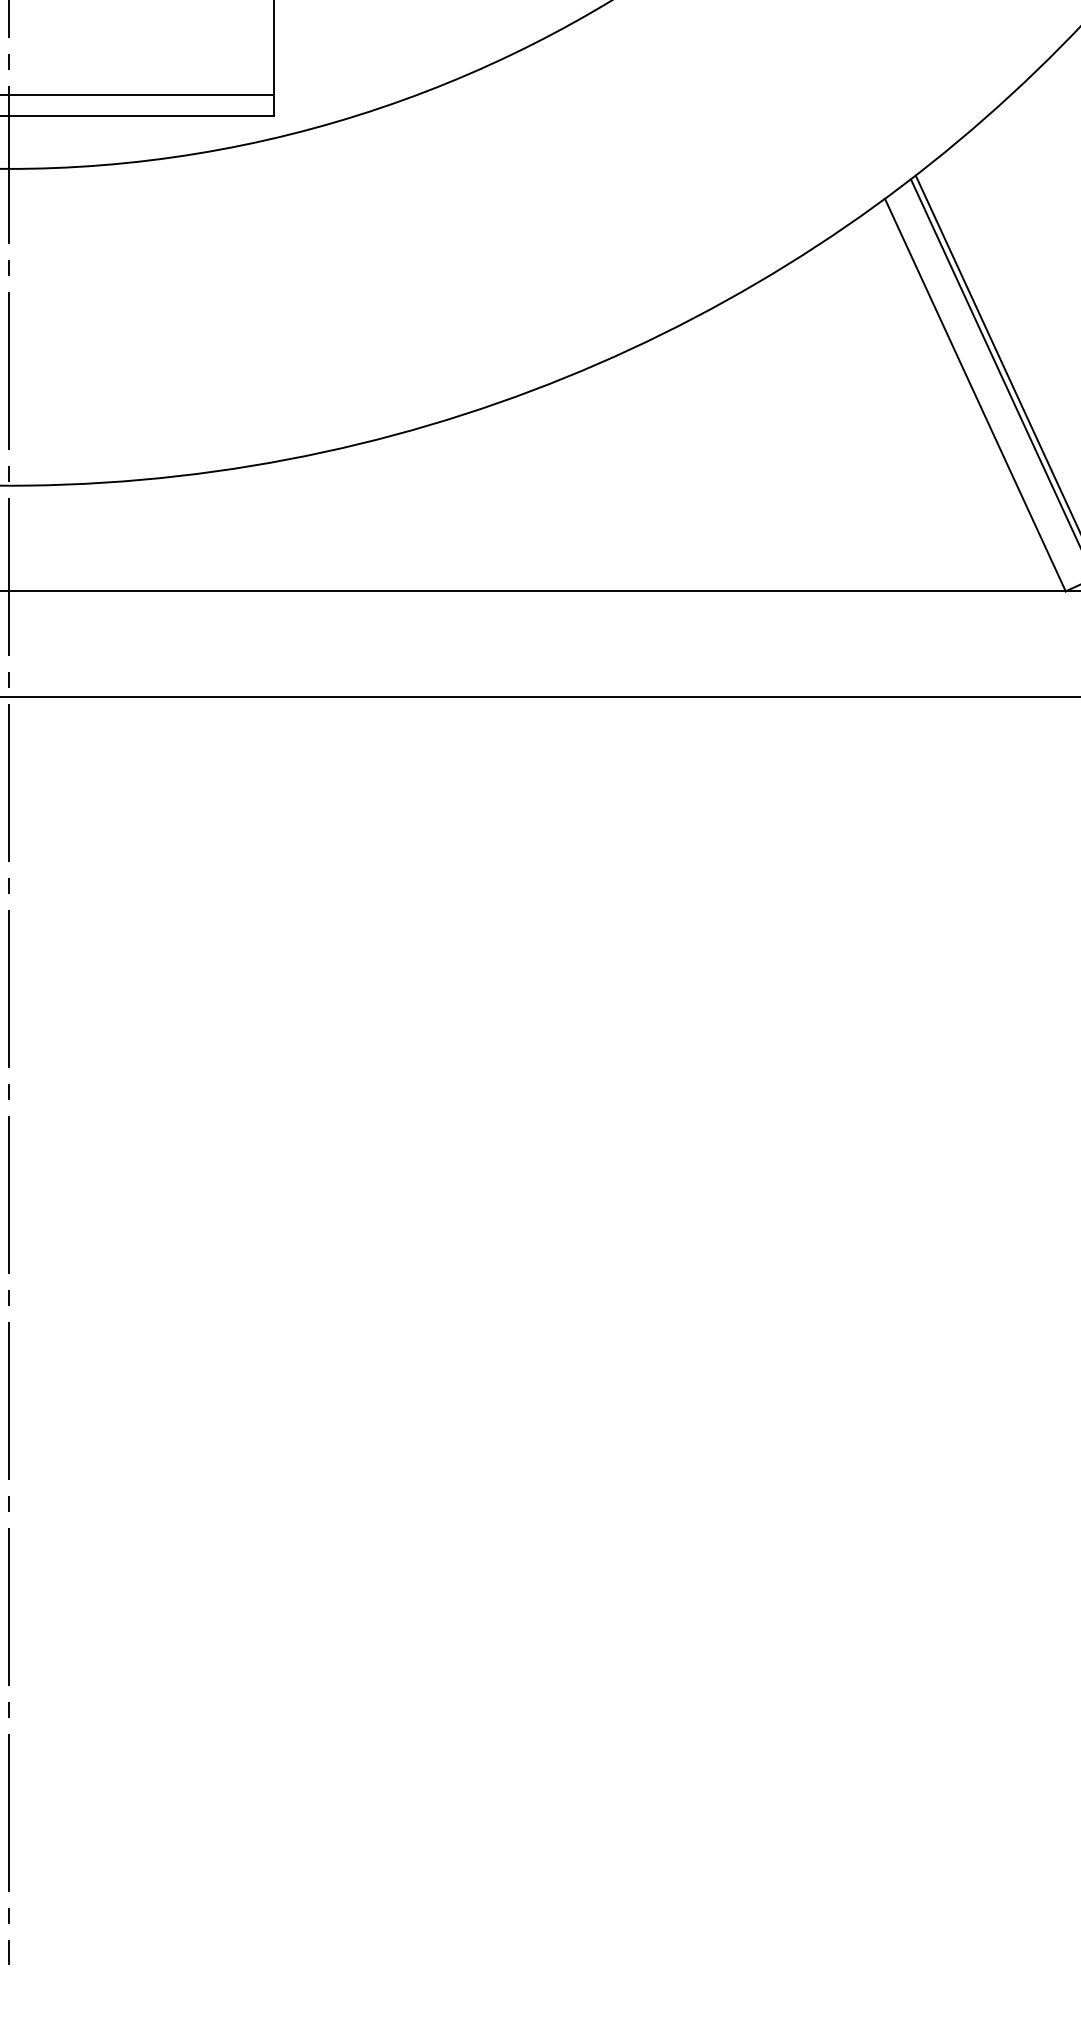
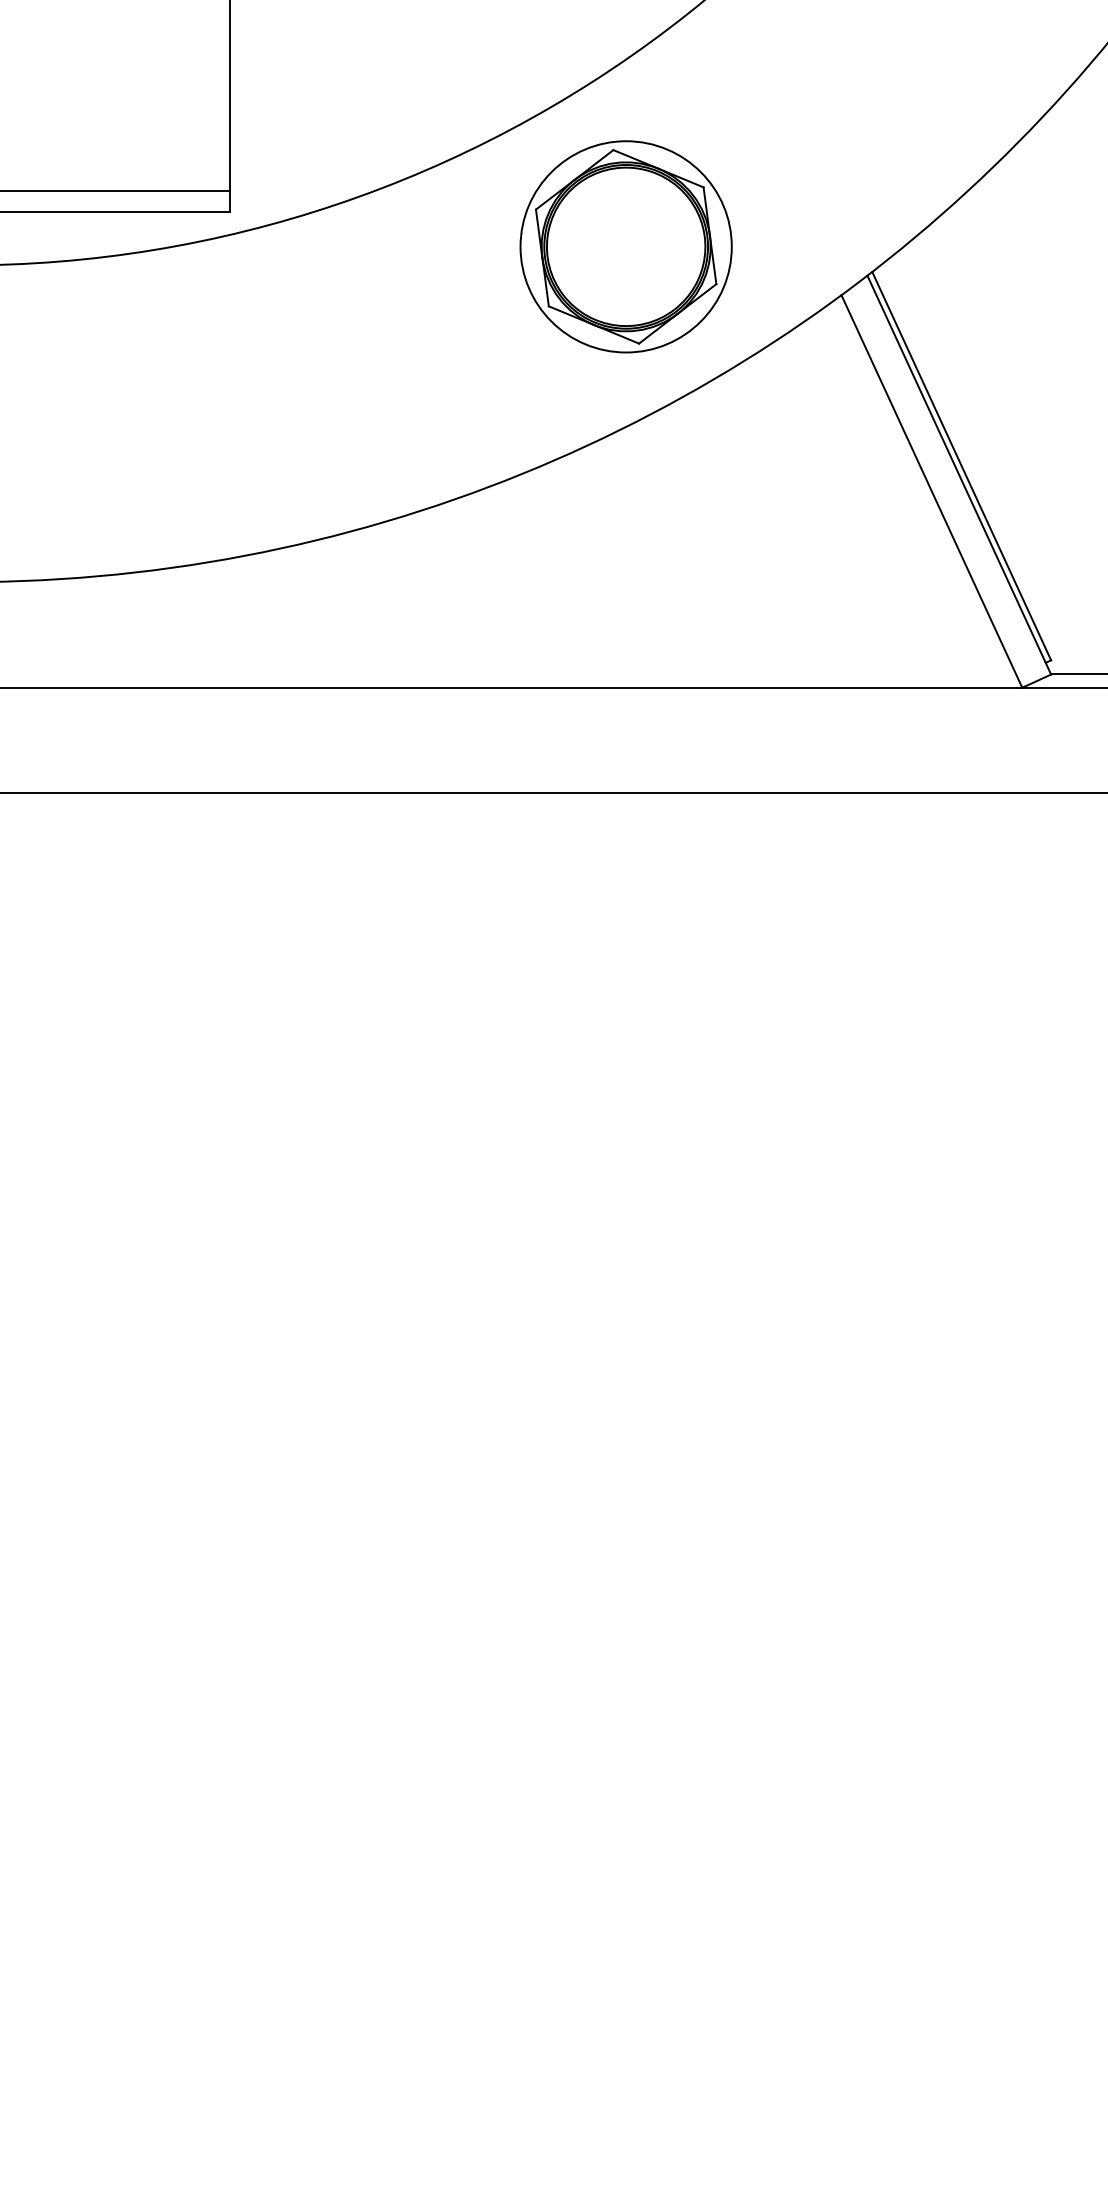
part: (668, 150) -> (625, 246), added

